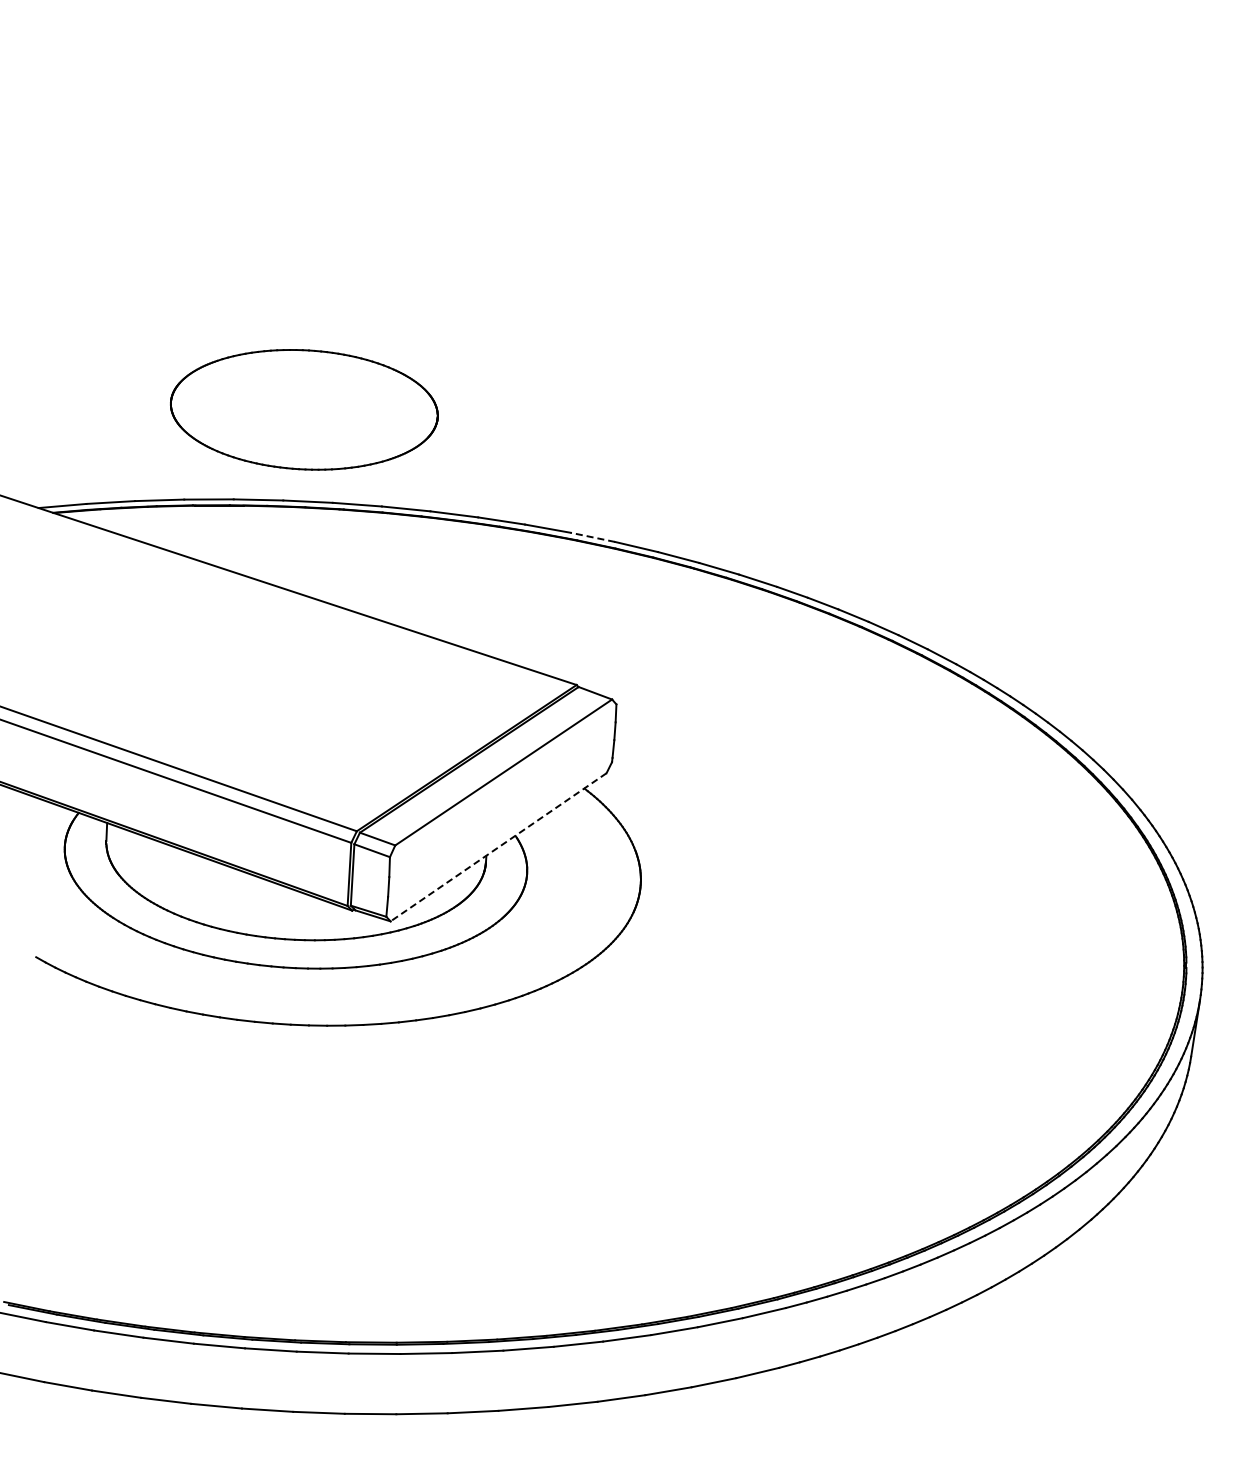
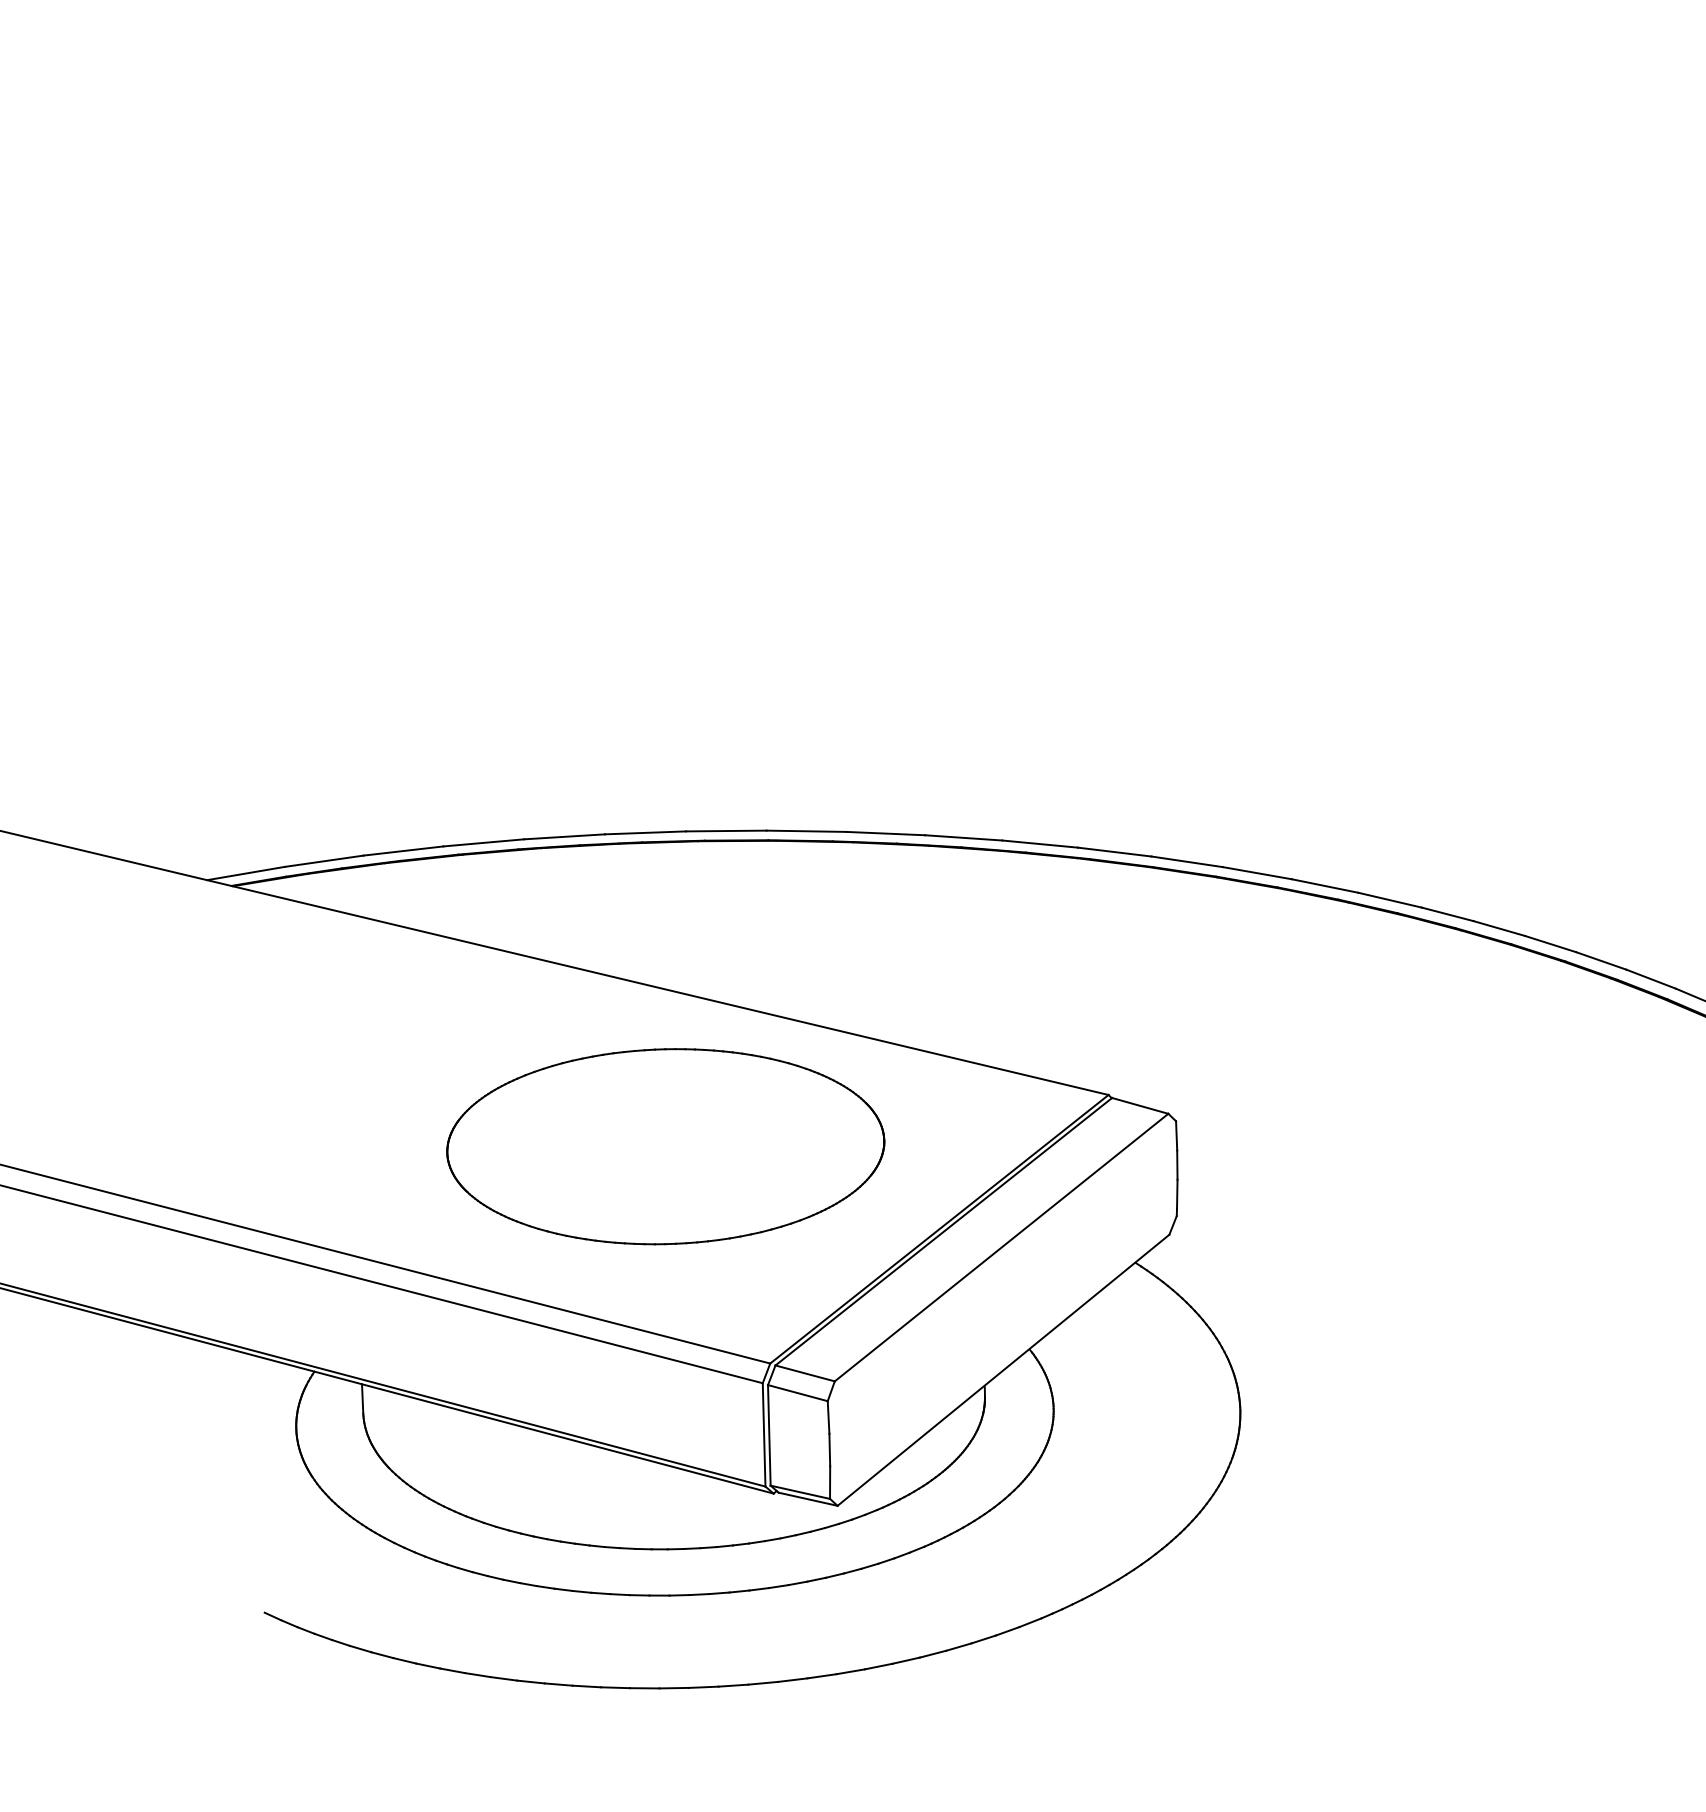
part: (304, 409) -> (666, 1146), moved
line: (592, 537) -> (1114, 852), dashed -> solid
line: (498, 847) -> (1003, 1370), dashed -> solid

